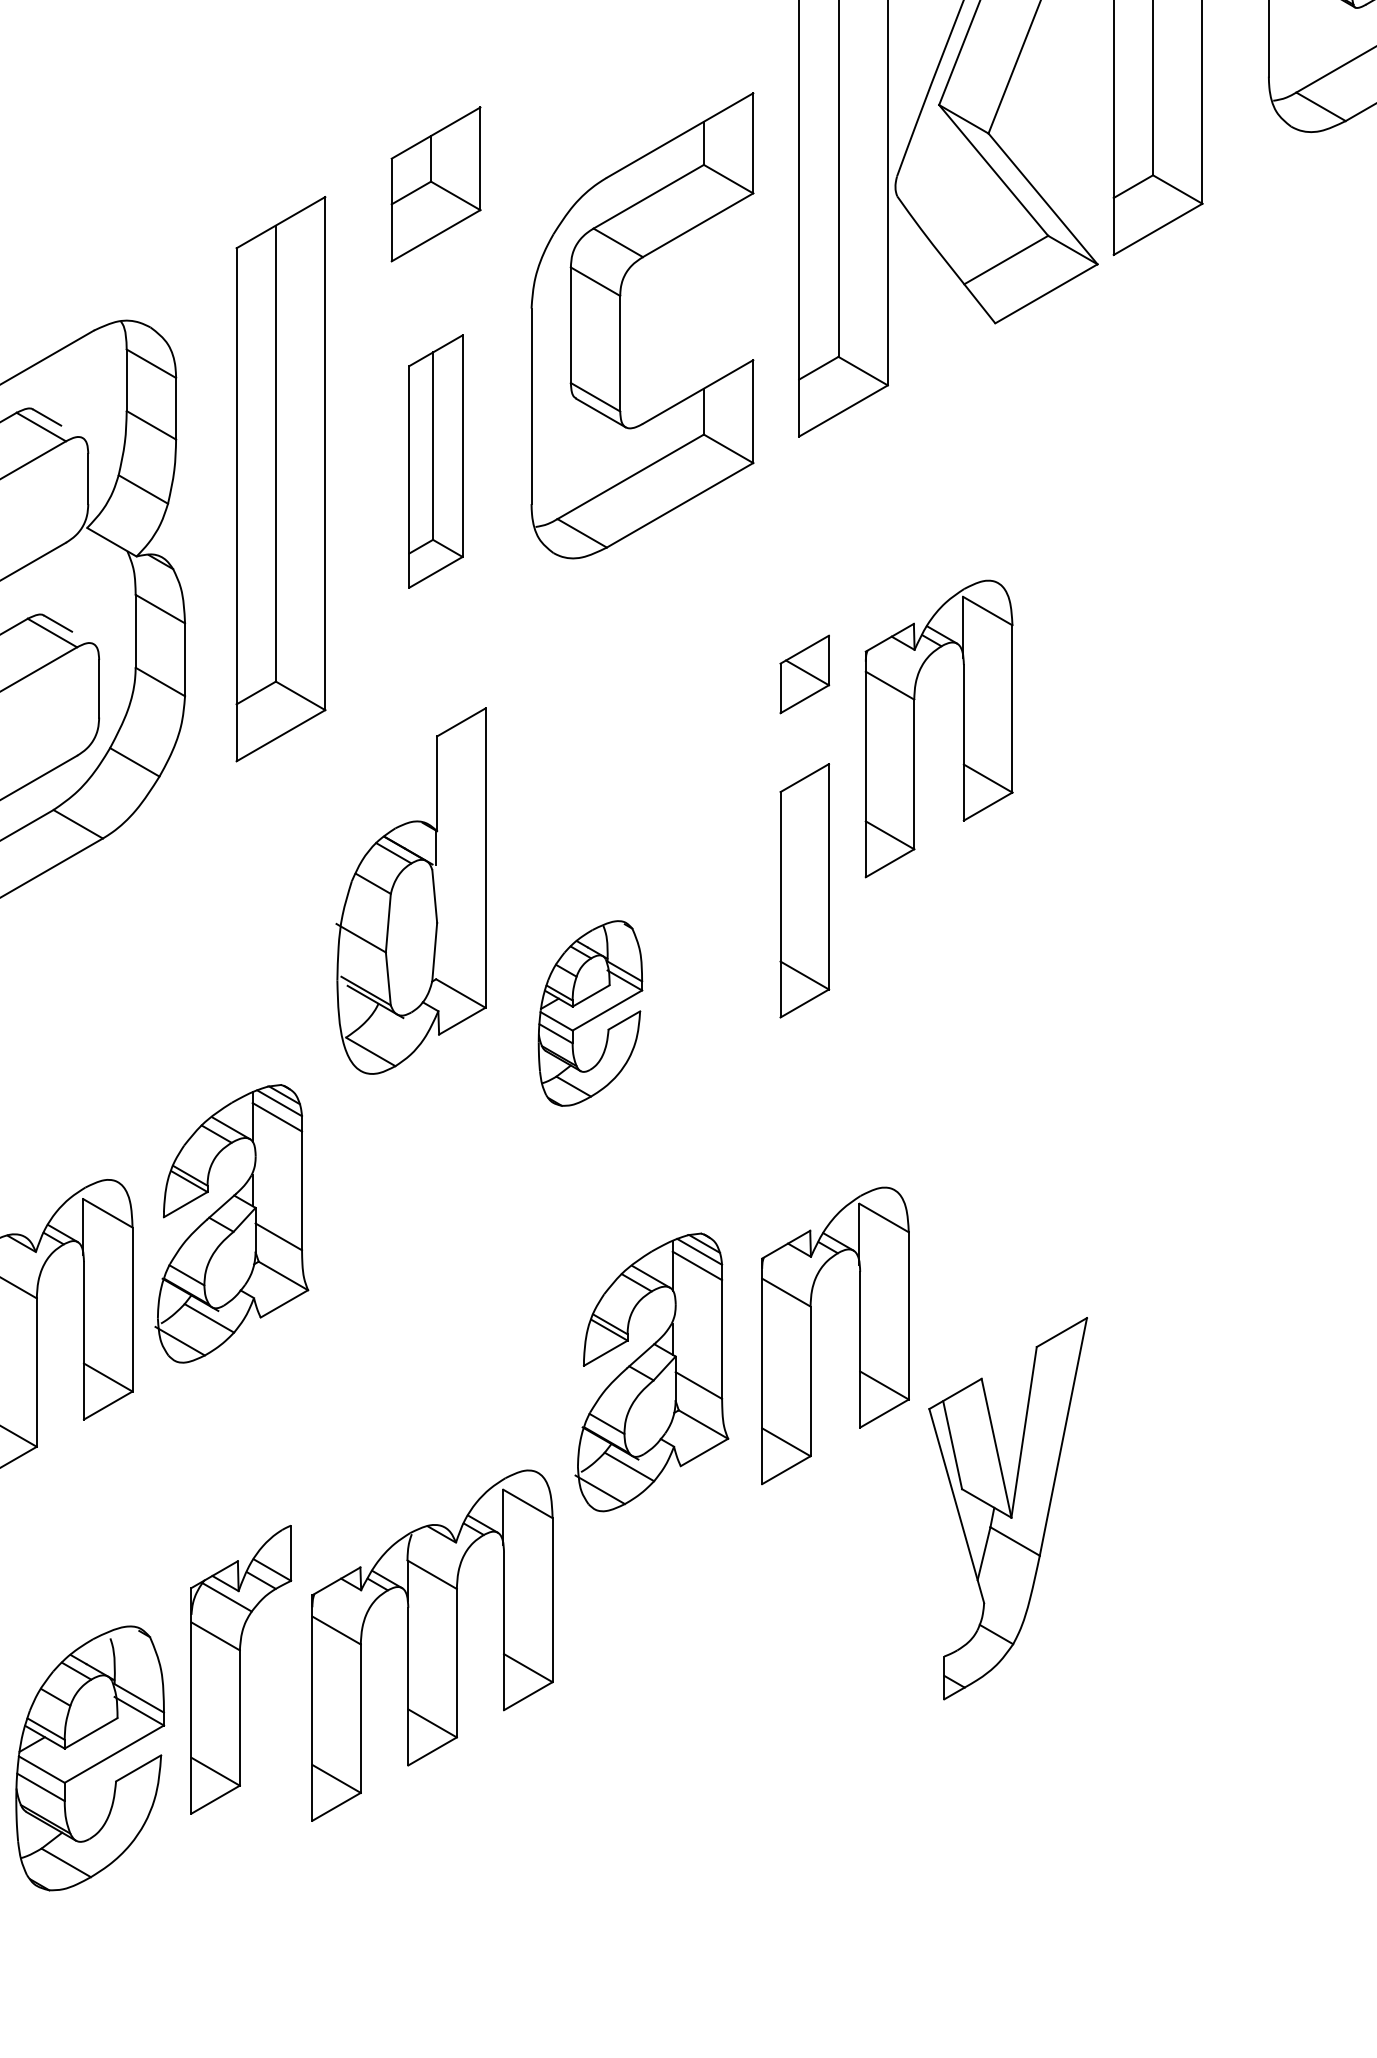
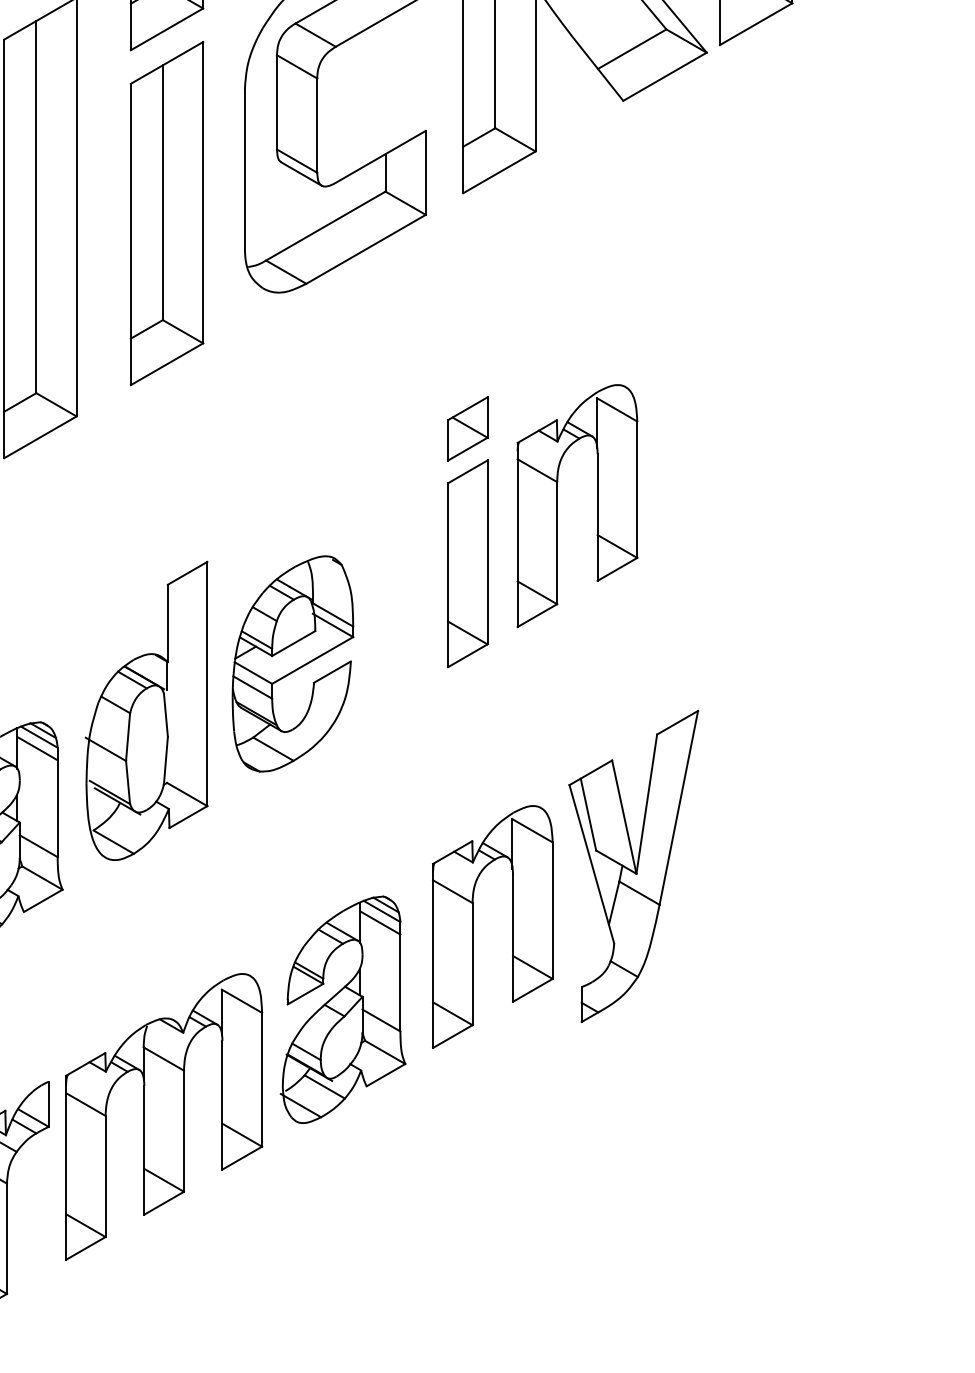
part: (435, 461) -> (166, 213), size x1.67
part: (804, 674) -> (467, 428), moved
part: (914, 728) -> (557, 505), moved
part: (410, 890) -> (146, 710), moved
part: (590, 1013) -> (293, 663), size x1.43
part: (651, 1372) -> (342, 1009), moved
part: (1007, 1508) -> (633, 866), moved
part: (432, 1645) -> (164, 1116), moved

